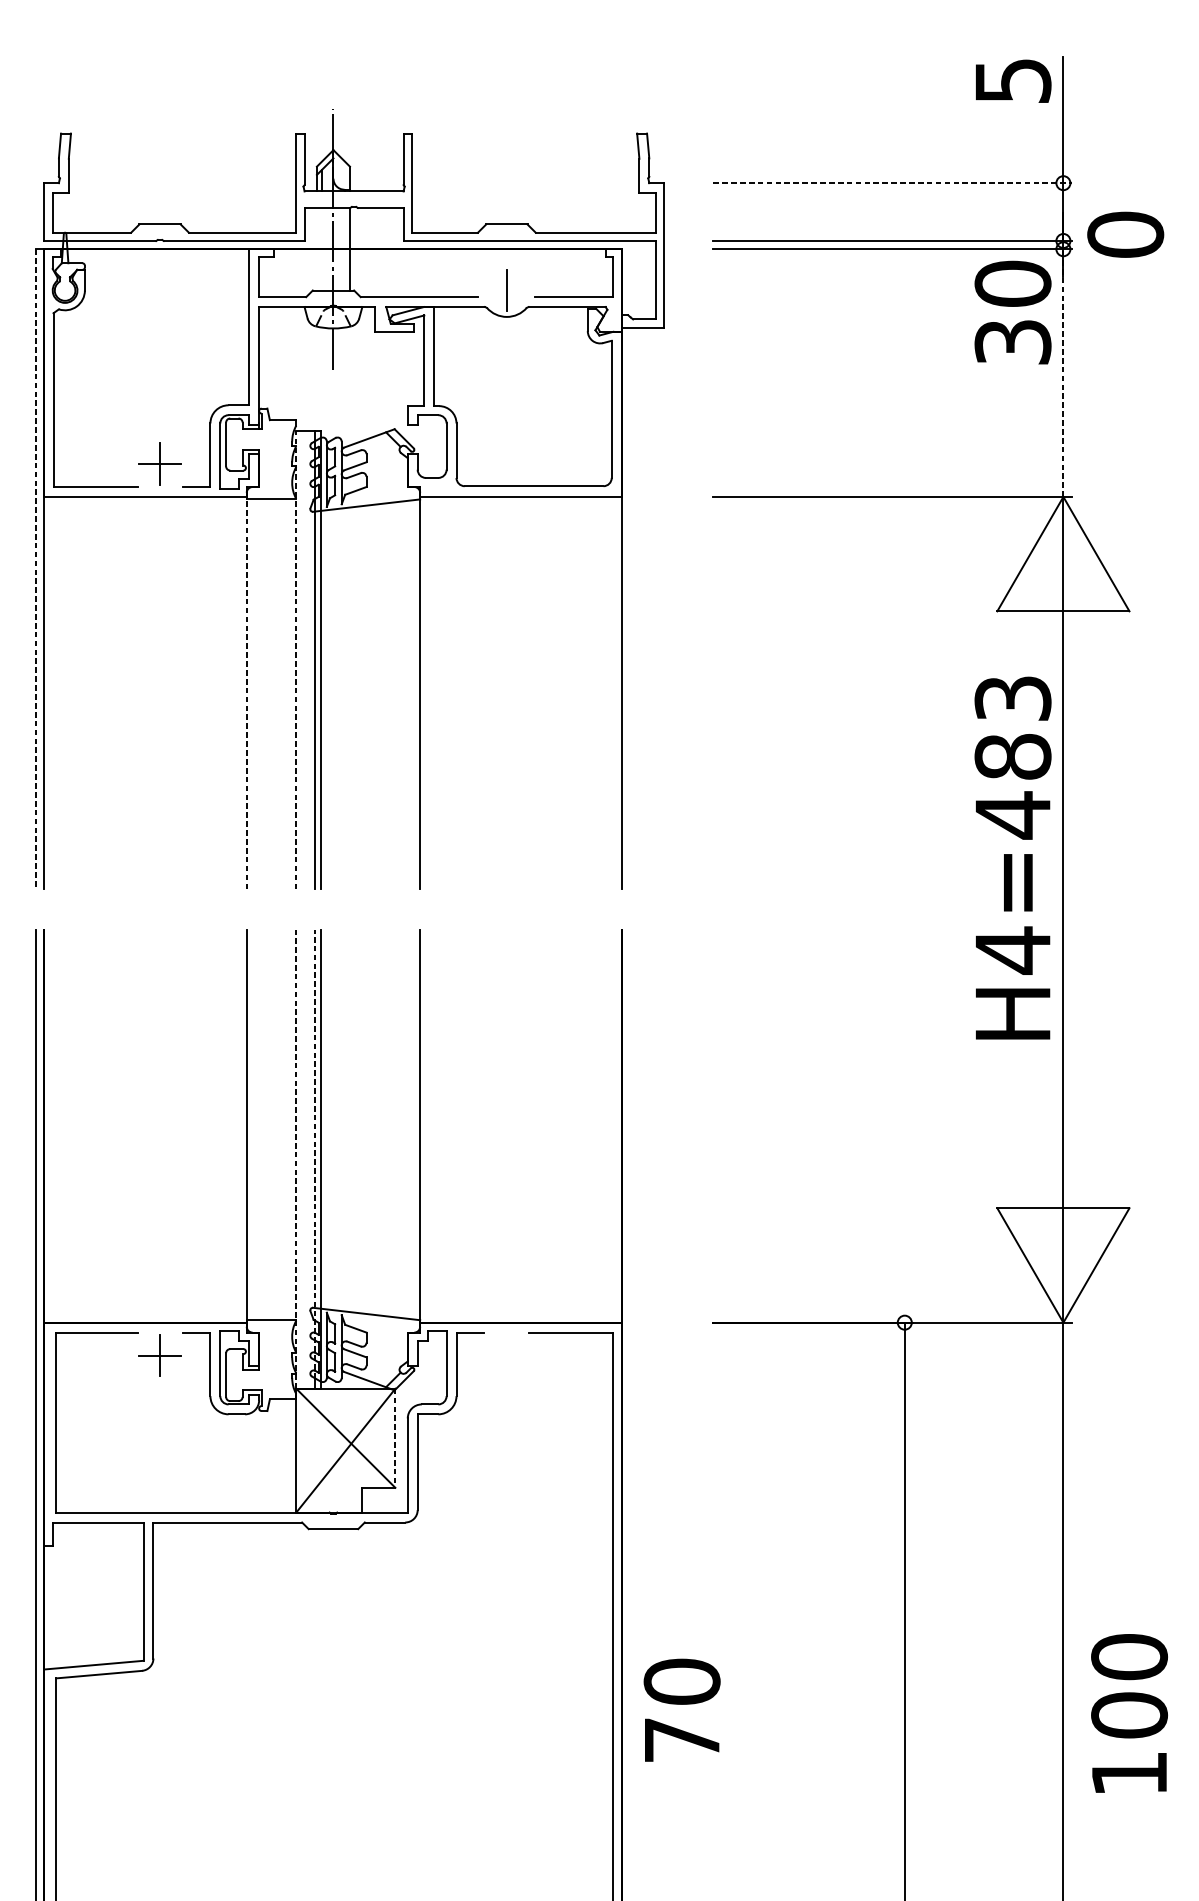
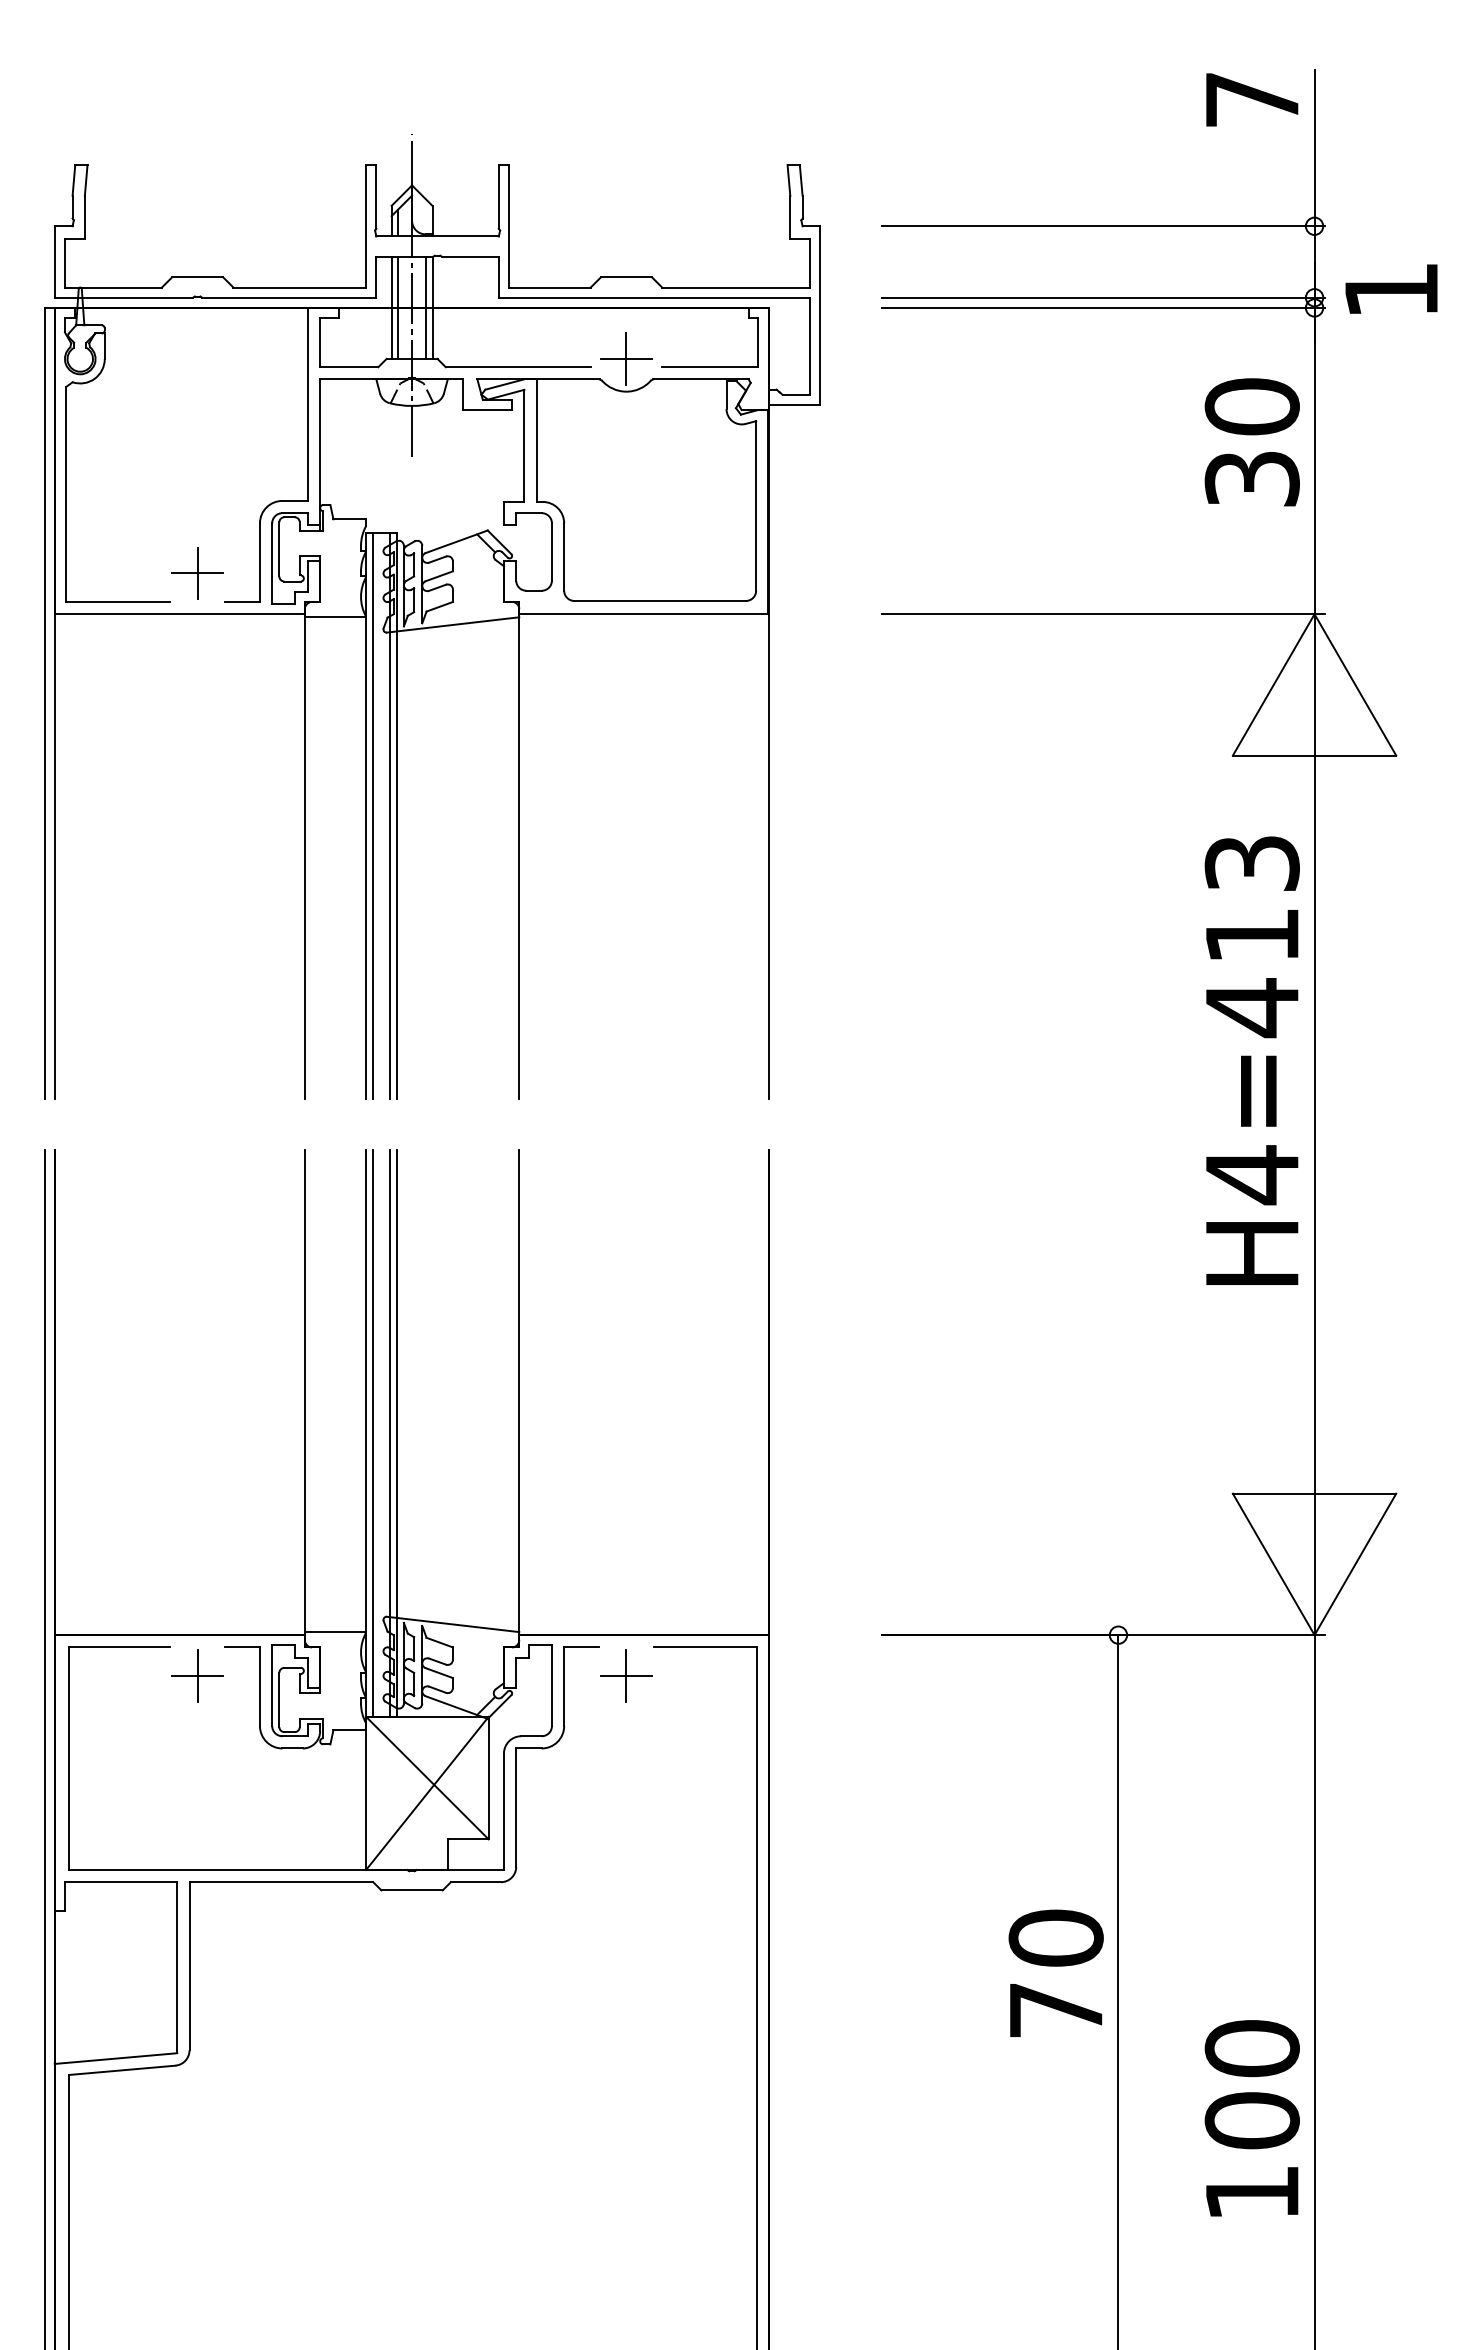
text: (1013, 80) -> (1252, 99), 5 -> 7
line: (892, 183) -> (1103, 226), dashed -> solid
text: (1125, 234) -> (1391, 289), 0 -> 1
line: (316, 248) -> (391, 307), added
line: (321, 248) -> (397, 307), added
line: (345, 248) -> (426, 307), added
line: (506, 290) -> (625, 359), added
text: (1012, 312) -> (1251, 442), moved
line: (1063, 372) -> (1314, 460), dashed -> solid
line: (36, 569) -> (44, 703), dashed -> solid
line: (296, 659) -> (366, 815), dashed -> solid
line: (302, 659) -> (373, 815), added
line: (246, 688) -> (304, 851), dashed -> solid
text: (1012, 756) -> (1251, 935), H4=483 -> H4=413
line: (315, 1154) -> (389, 1427), dashed -> solid
line: (296, 1159) -> (366, 1433), dashed -> solid
line: (302, 1159) -> (373, 1433), added
part: (506, 1355) -> (626, 1675), added
line: (395, 1438) -> (488, 1778), dashed -> solid
text: (681, 1709) -> (1055, 1972), moved
text: (1128, 1713) -> (1251, 2118), moved

